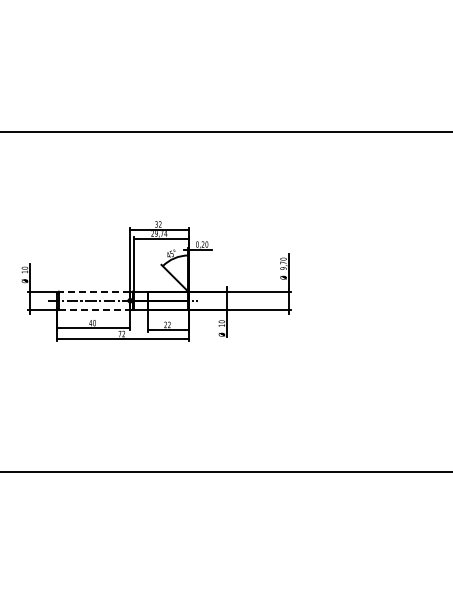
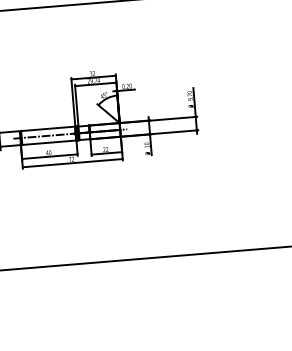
line: (94, 291) -> (48, 128), dashed -> solid
line: (94, 309) -> (49, 142), dashed -> solid

